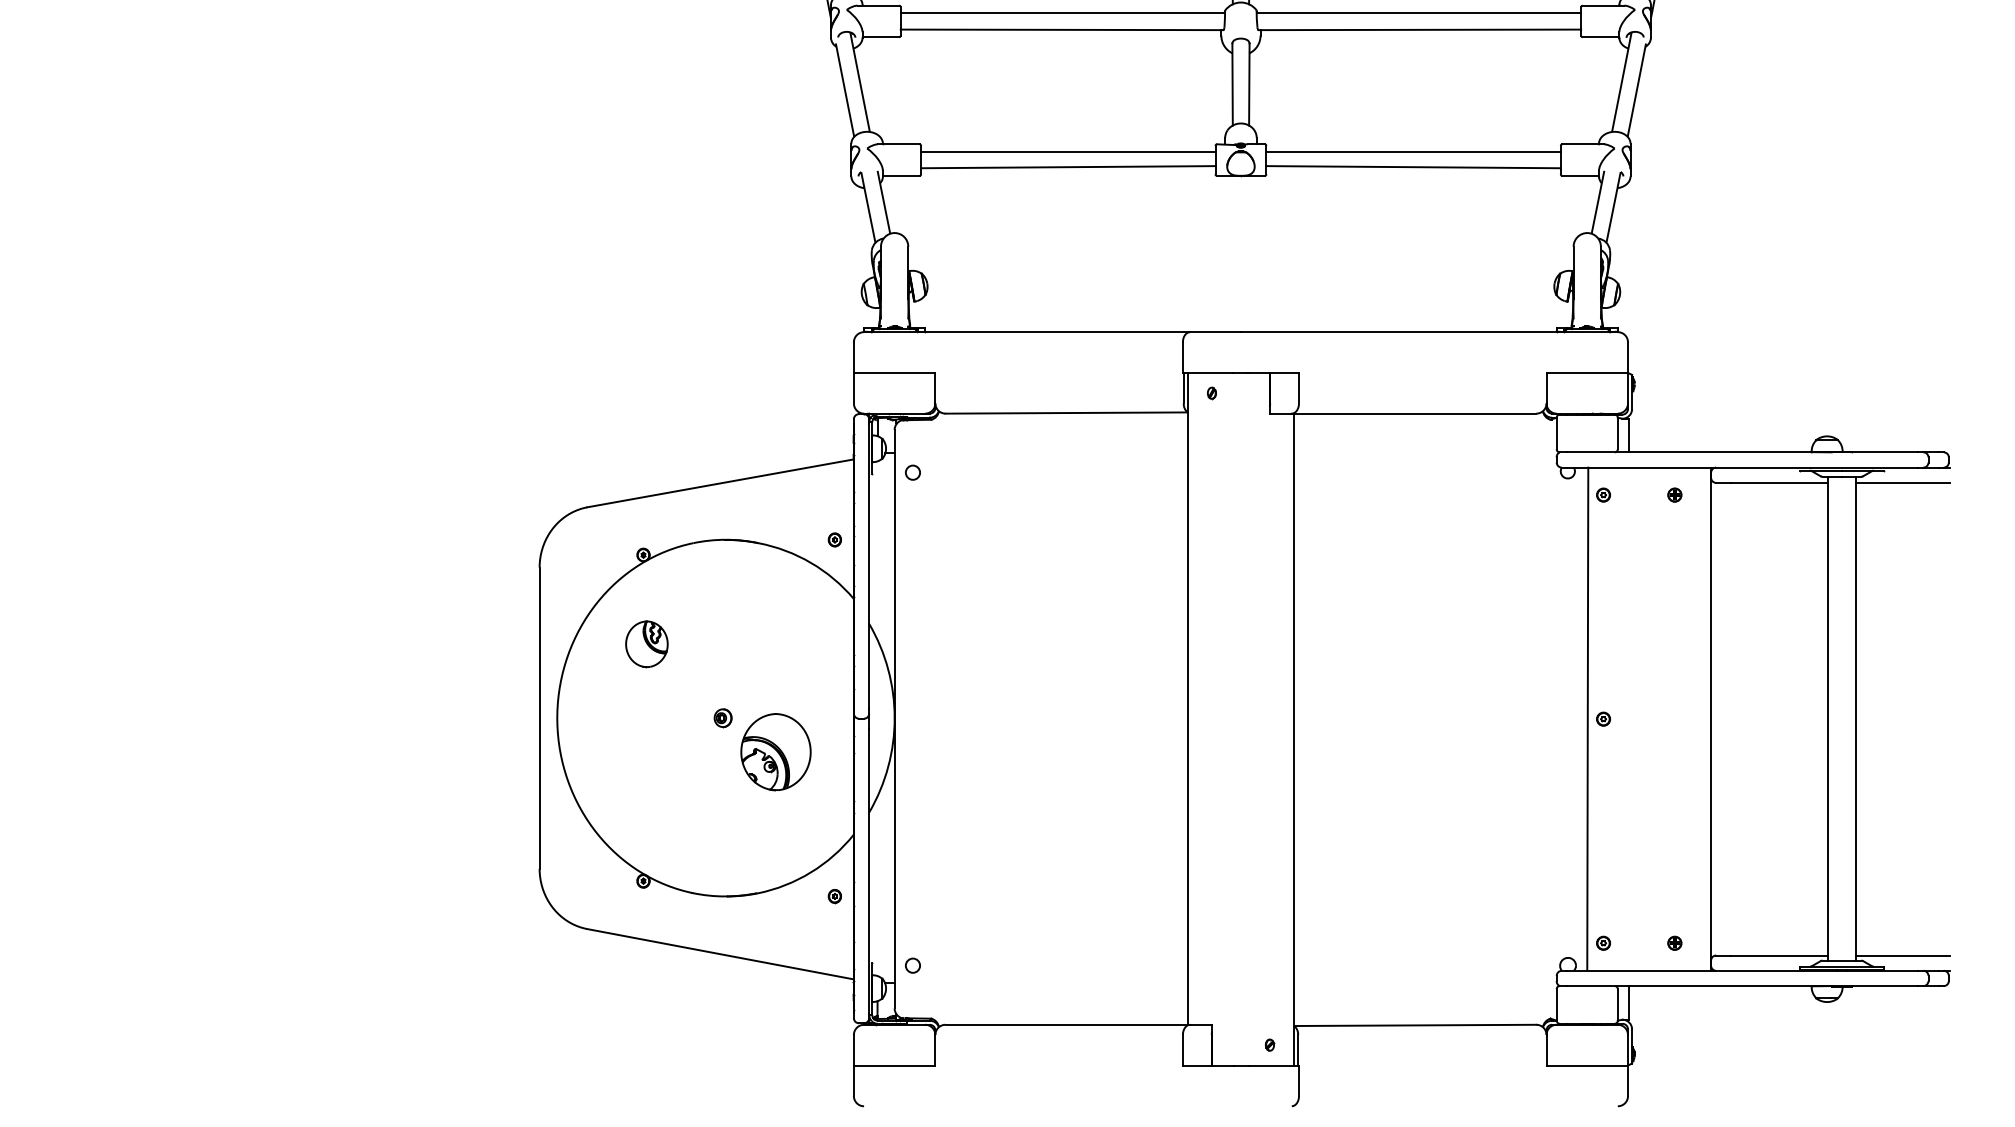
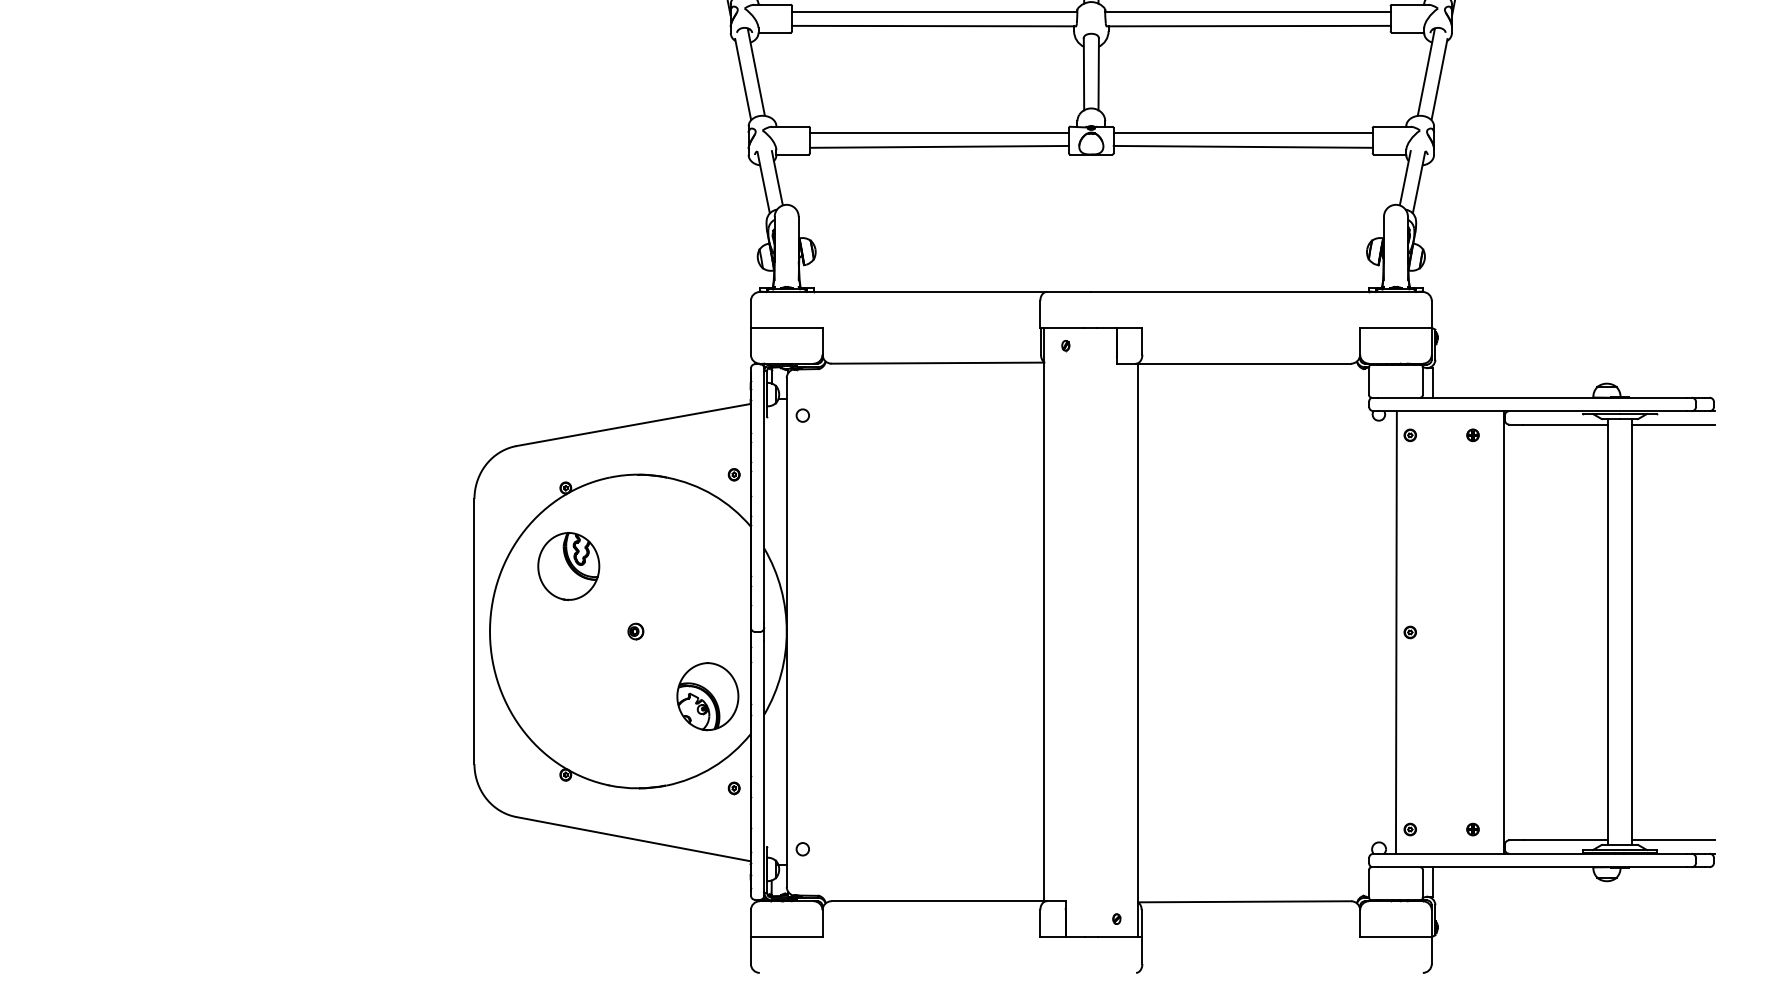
part: (646, 644) -> (568, 566), size x1.67
part: (775, 752) -> (707, 696), moved

